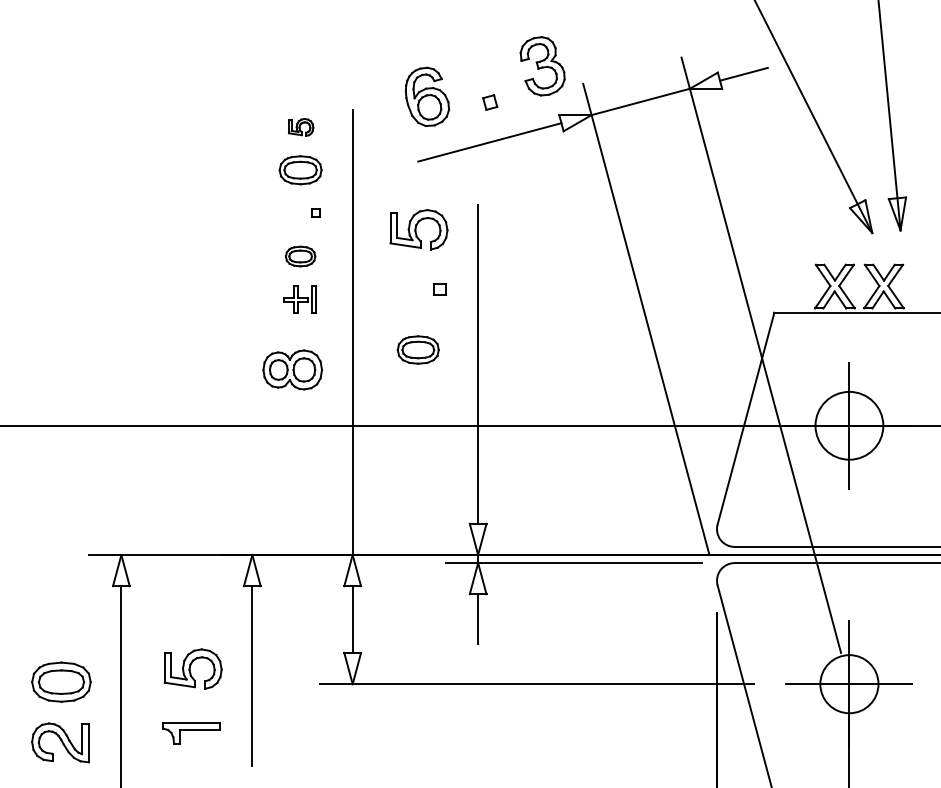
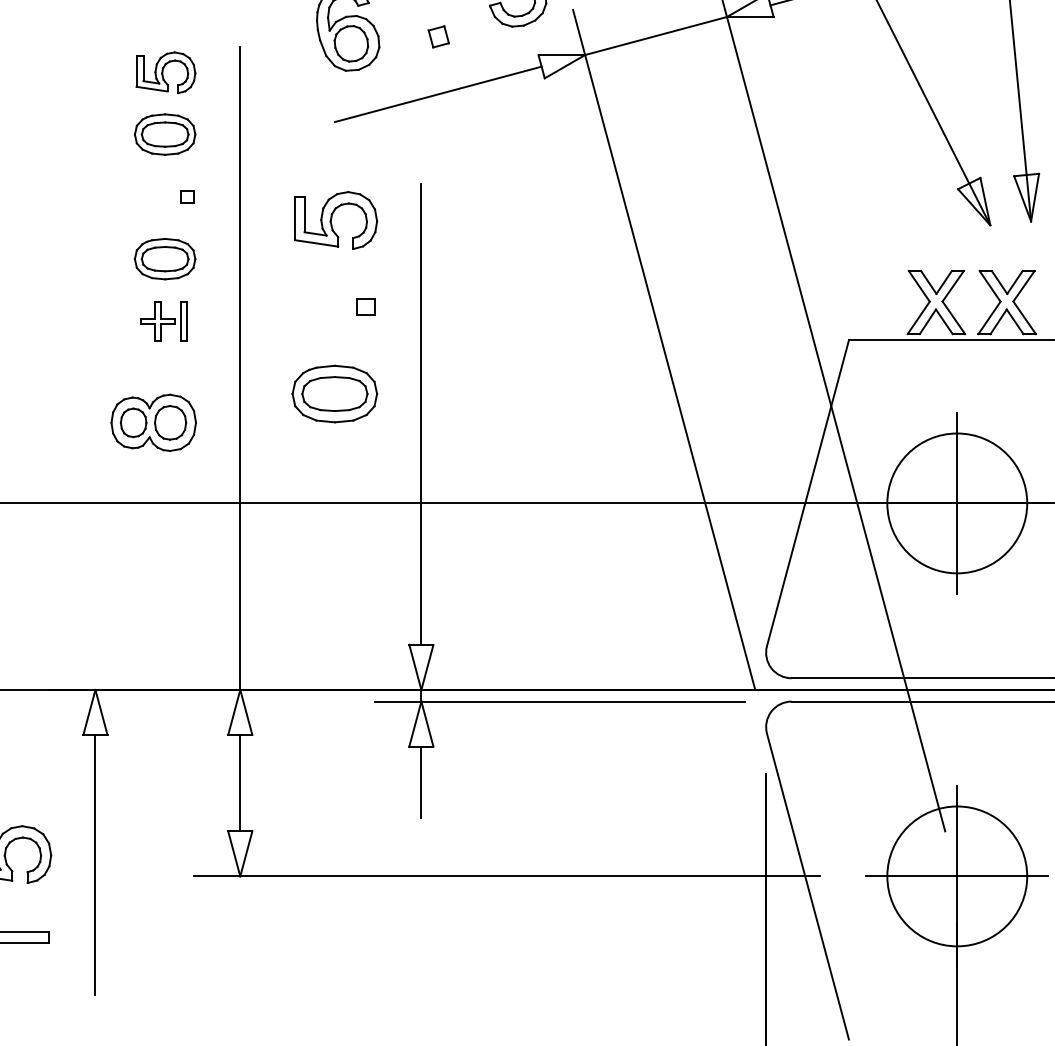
part: (300, 127) -> (164, 72), size x1.67
part: (300, 256) -> (164, 259), size x1.43
part: (418, 349) -> (335, 393), size x1.43
circle: (848, 425) -> (955, 503), size x1.43
circle: (848, 683) -> (955, 875), size x1.67

